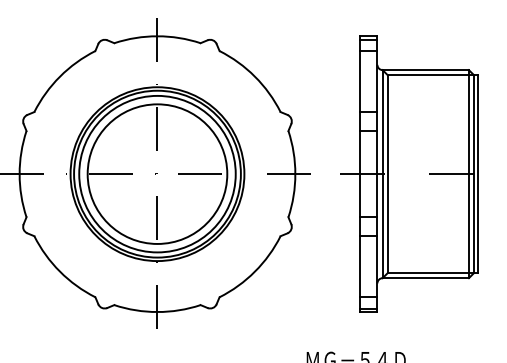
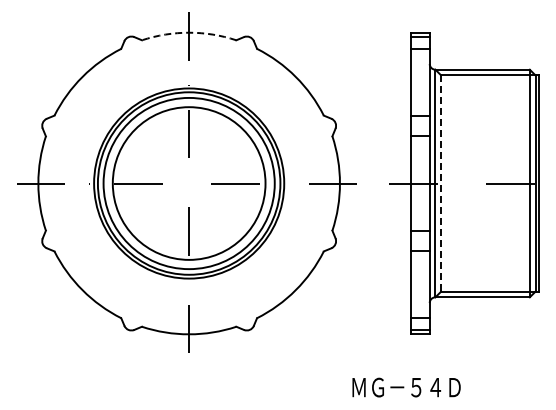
arc: (157, 36) -> (189, 32), solid -> dashed
line: (388, 175) -> (441, 184), solid -> dashed

